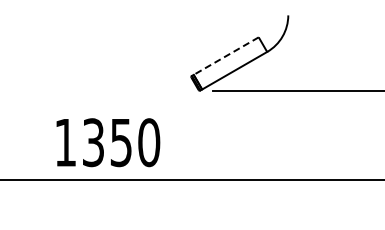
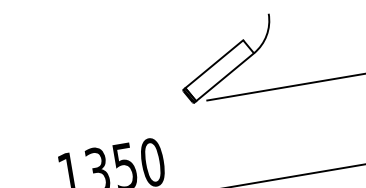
line: (226, 56) -> (214, 64), dashed -> solid

